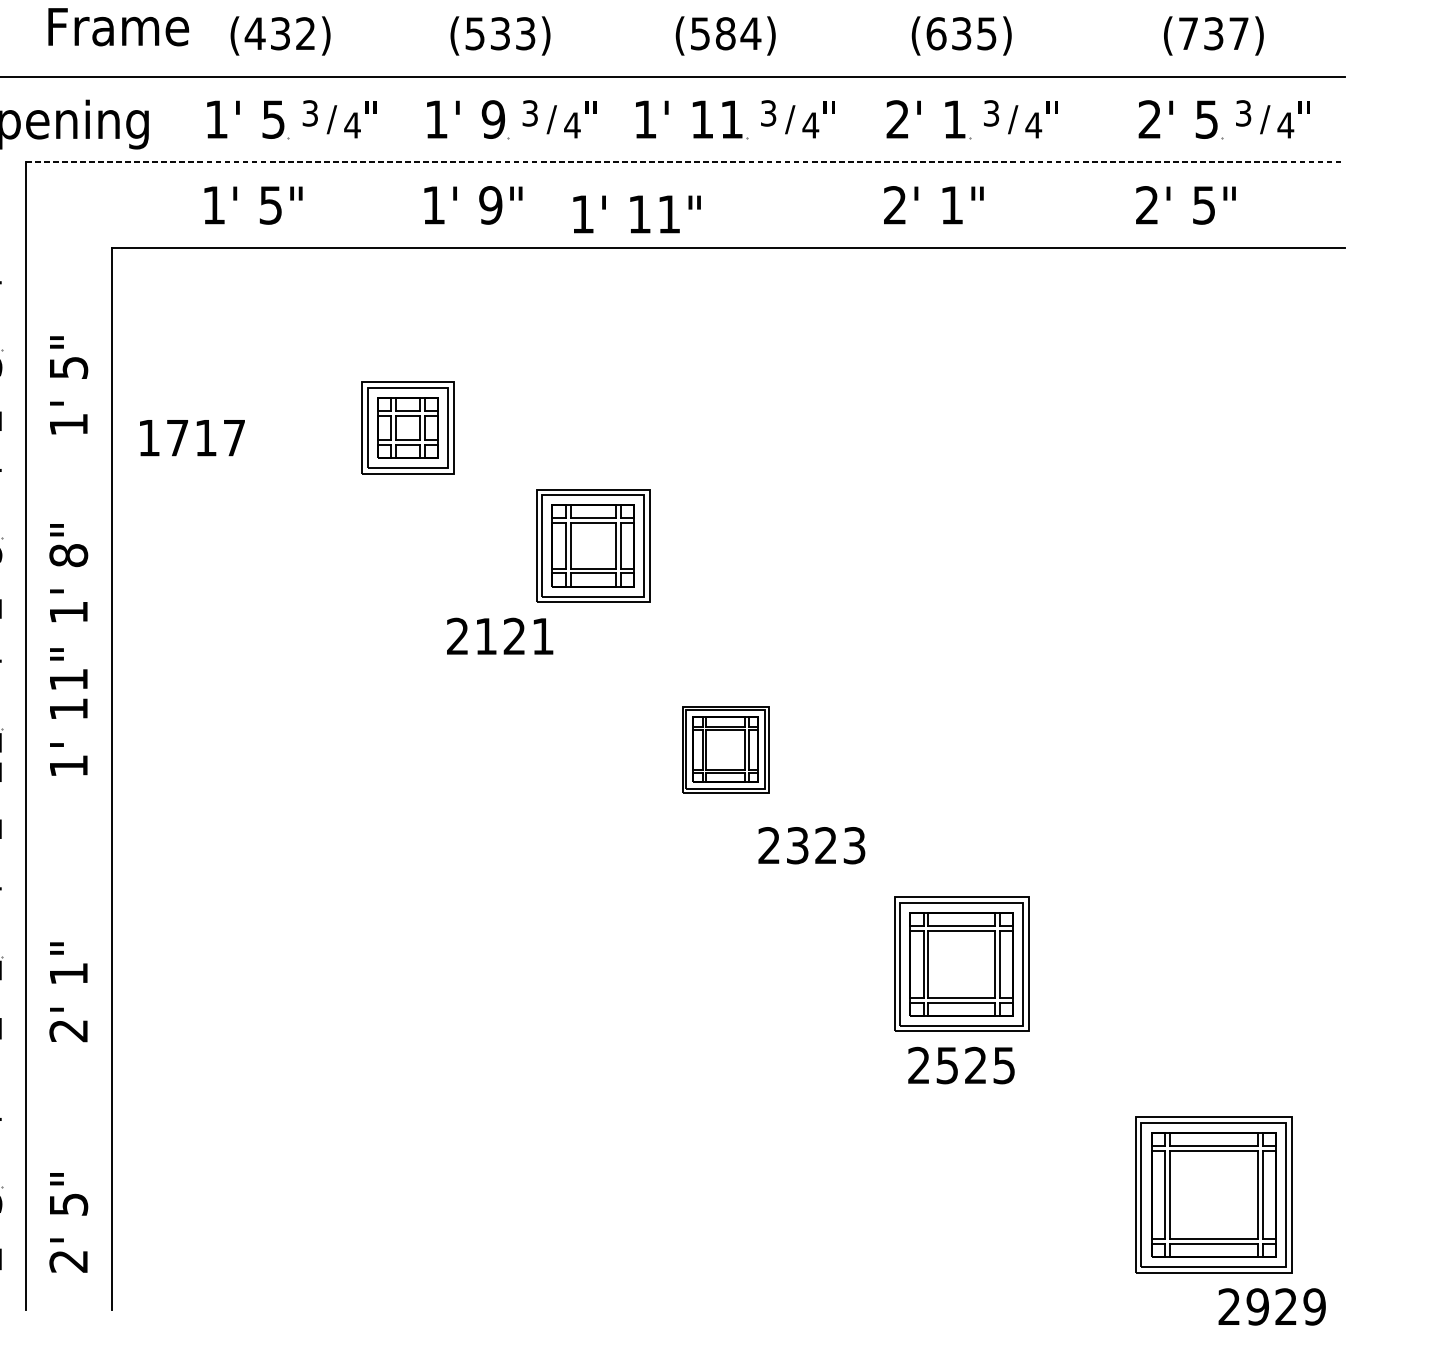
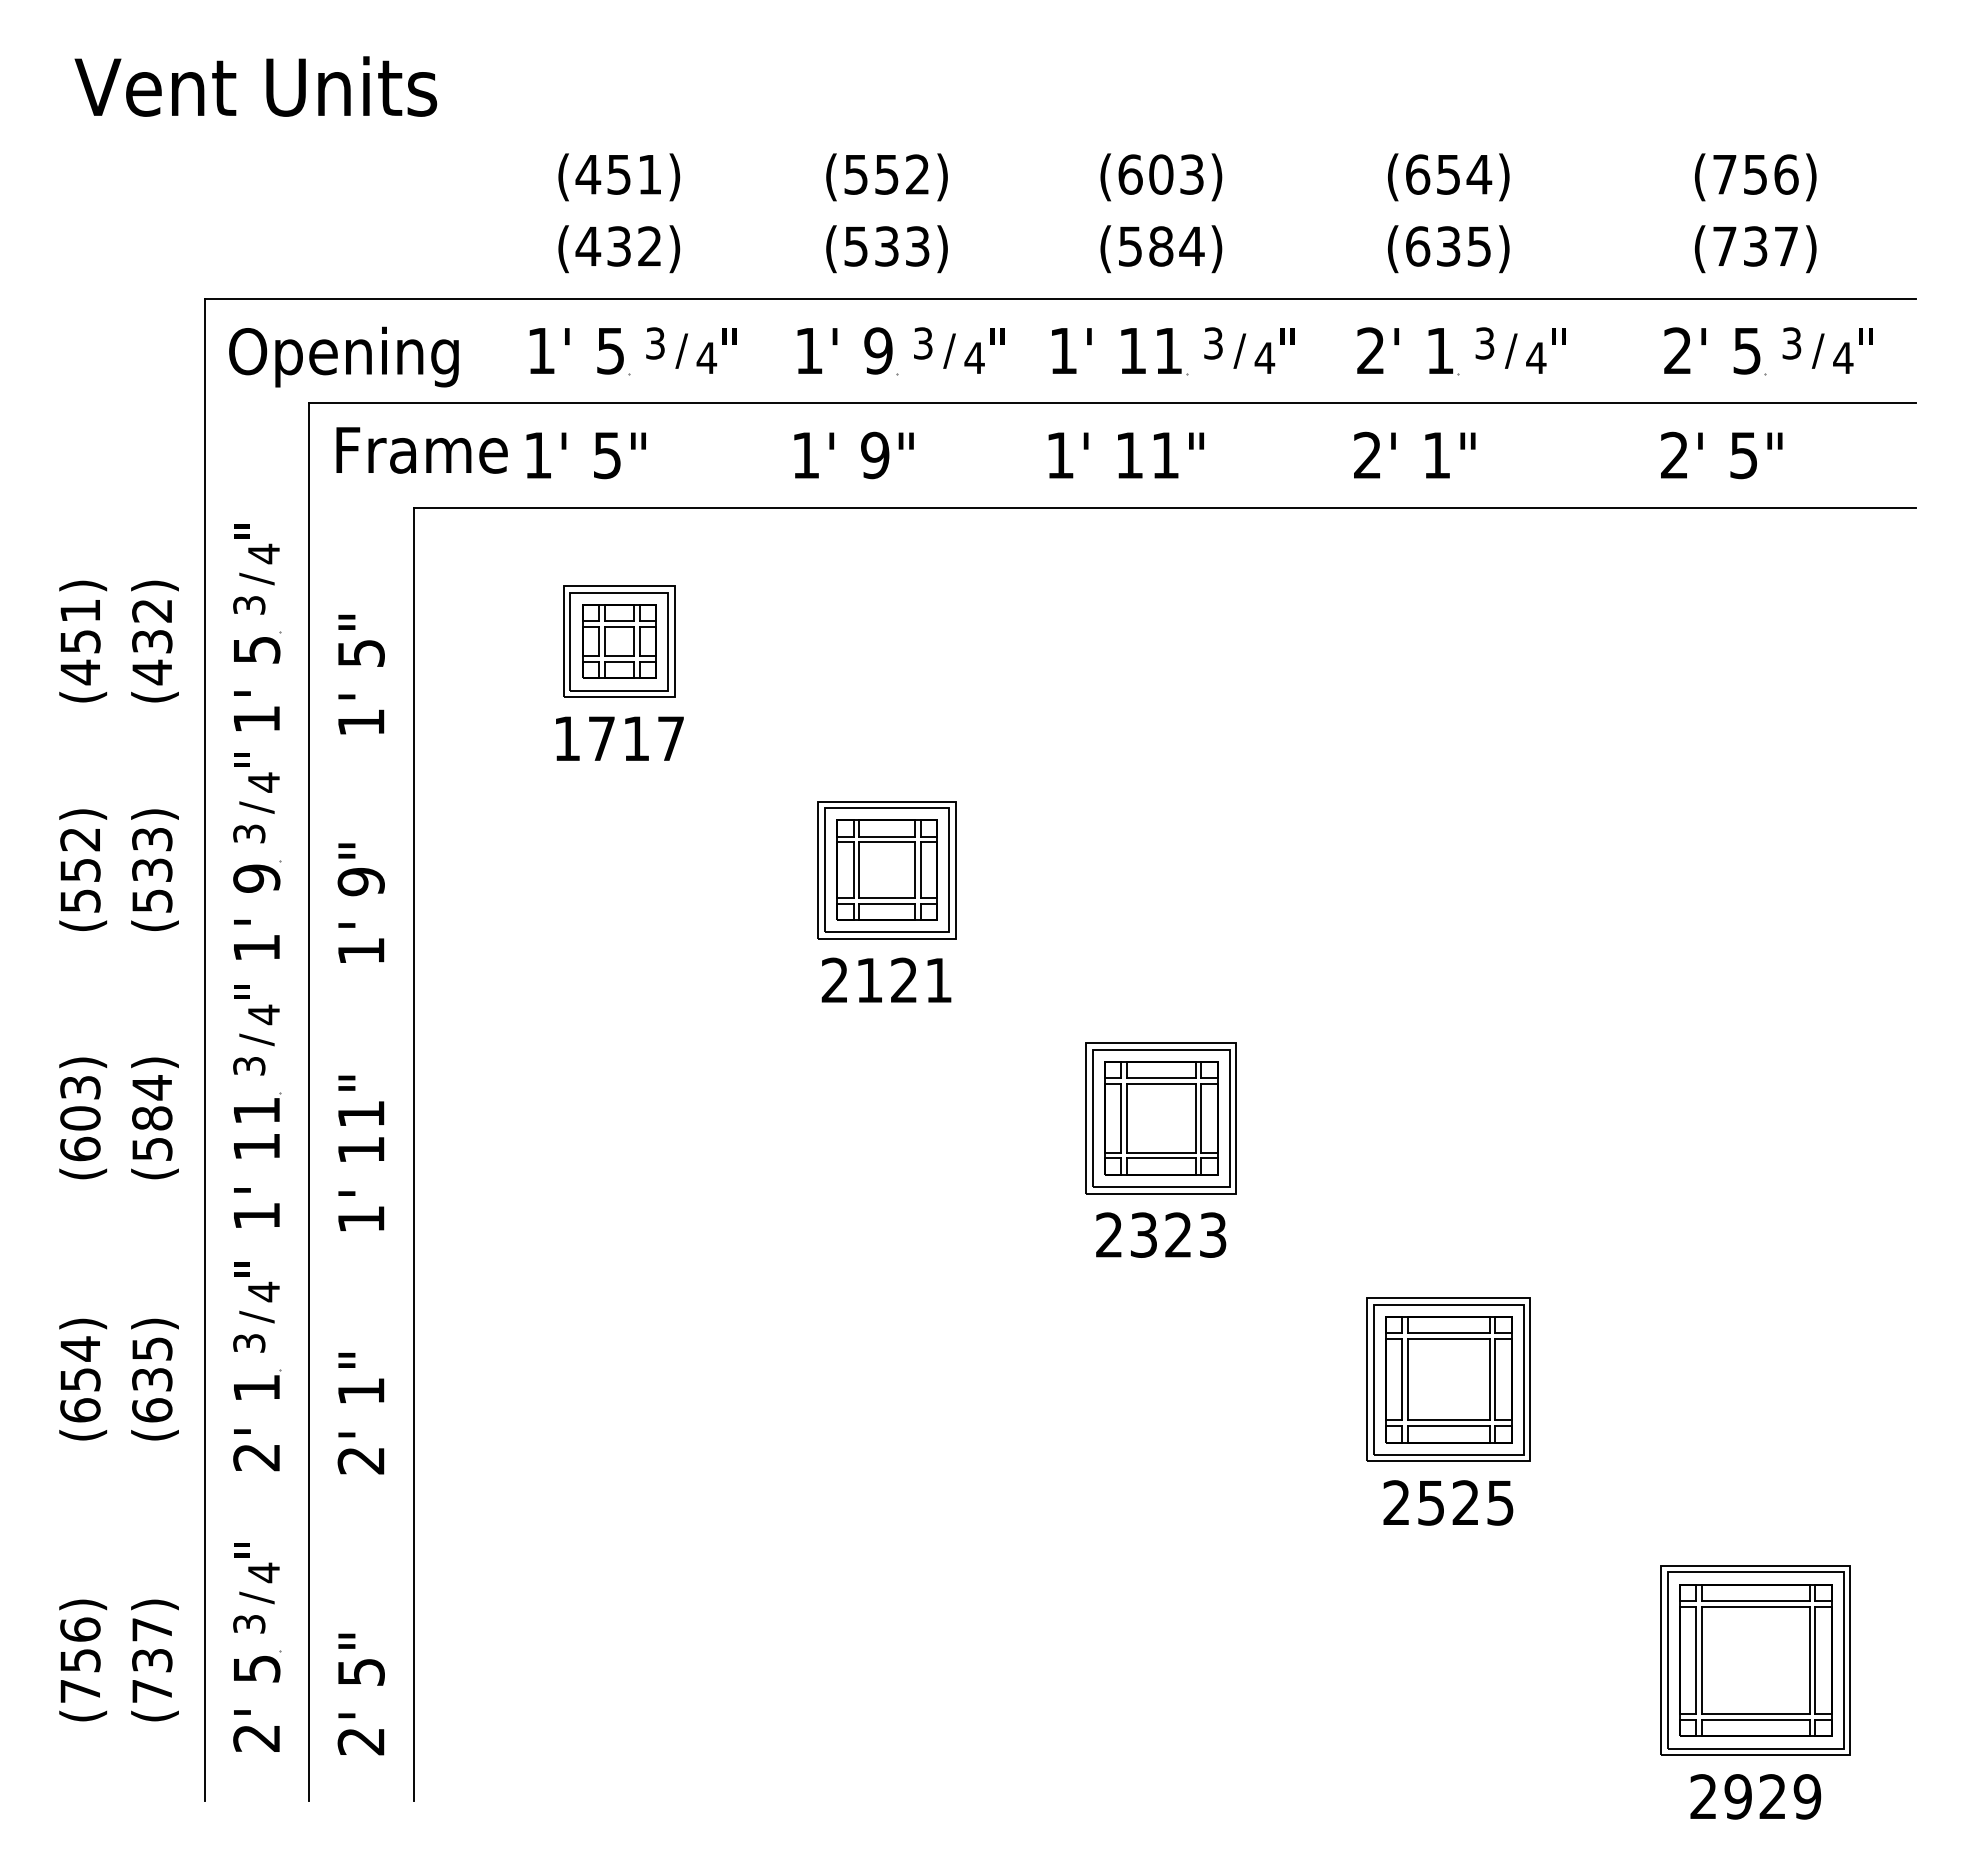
text: (118, 27) -> (421, 450), moved
line: (685, 162) -> (1112, 403), dashed -> solid
text: (636, 214) -> (1125, 455), moved
part: (408, 427) -> (619, 641), moved
text: (192, 437) -> (619, 738), moved
part: (592, 546) -> (886, 870), moved
text: (68, 555) -> (360, 881), 8" -> 9"
text: (68, 711) -> (361, 1152), moved
part: (725, 749) -> (1160, 1118), size x1.43
text: (812, 845) -> (1161, 1234), moved
text: (1271, 1306) -> (1755, 1796), moved

